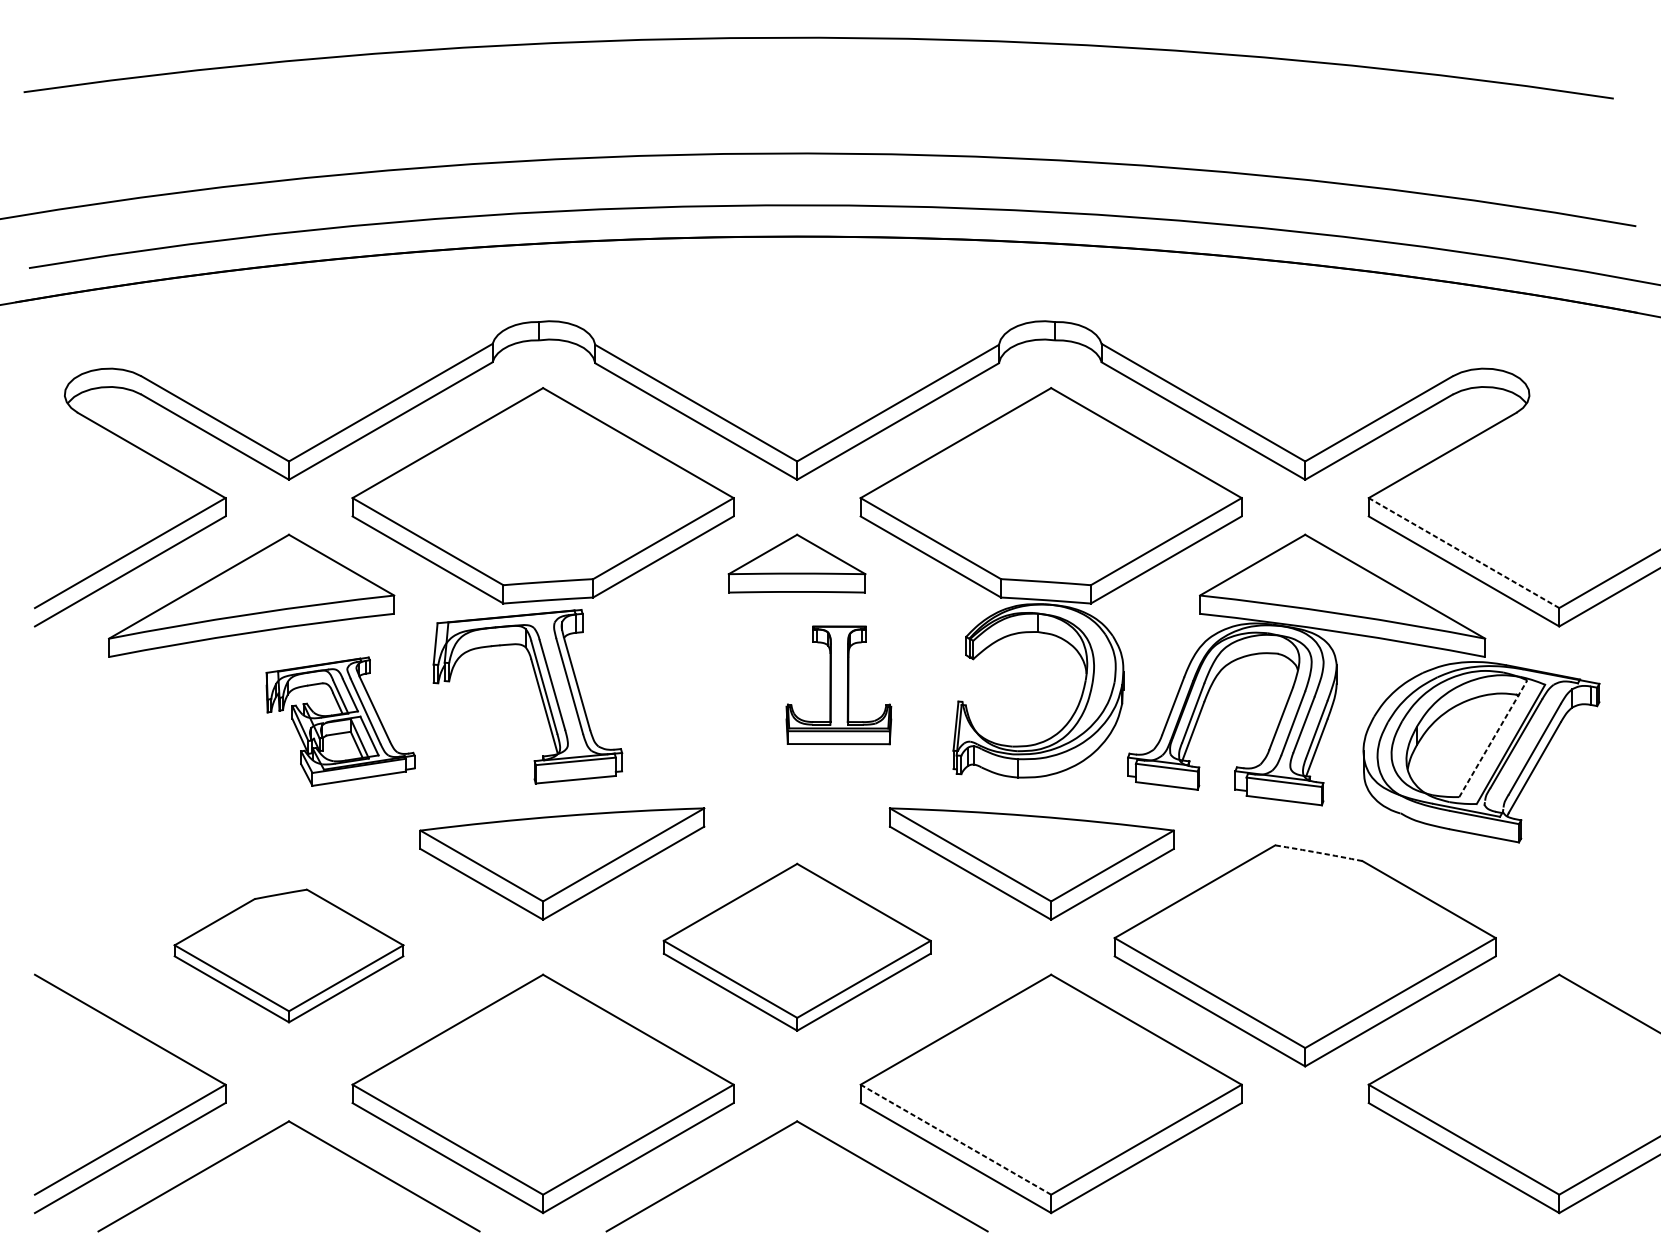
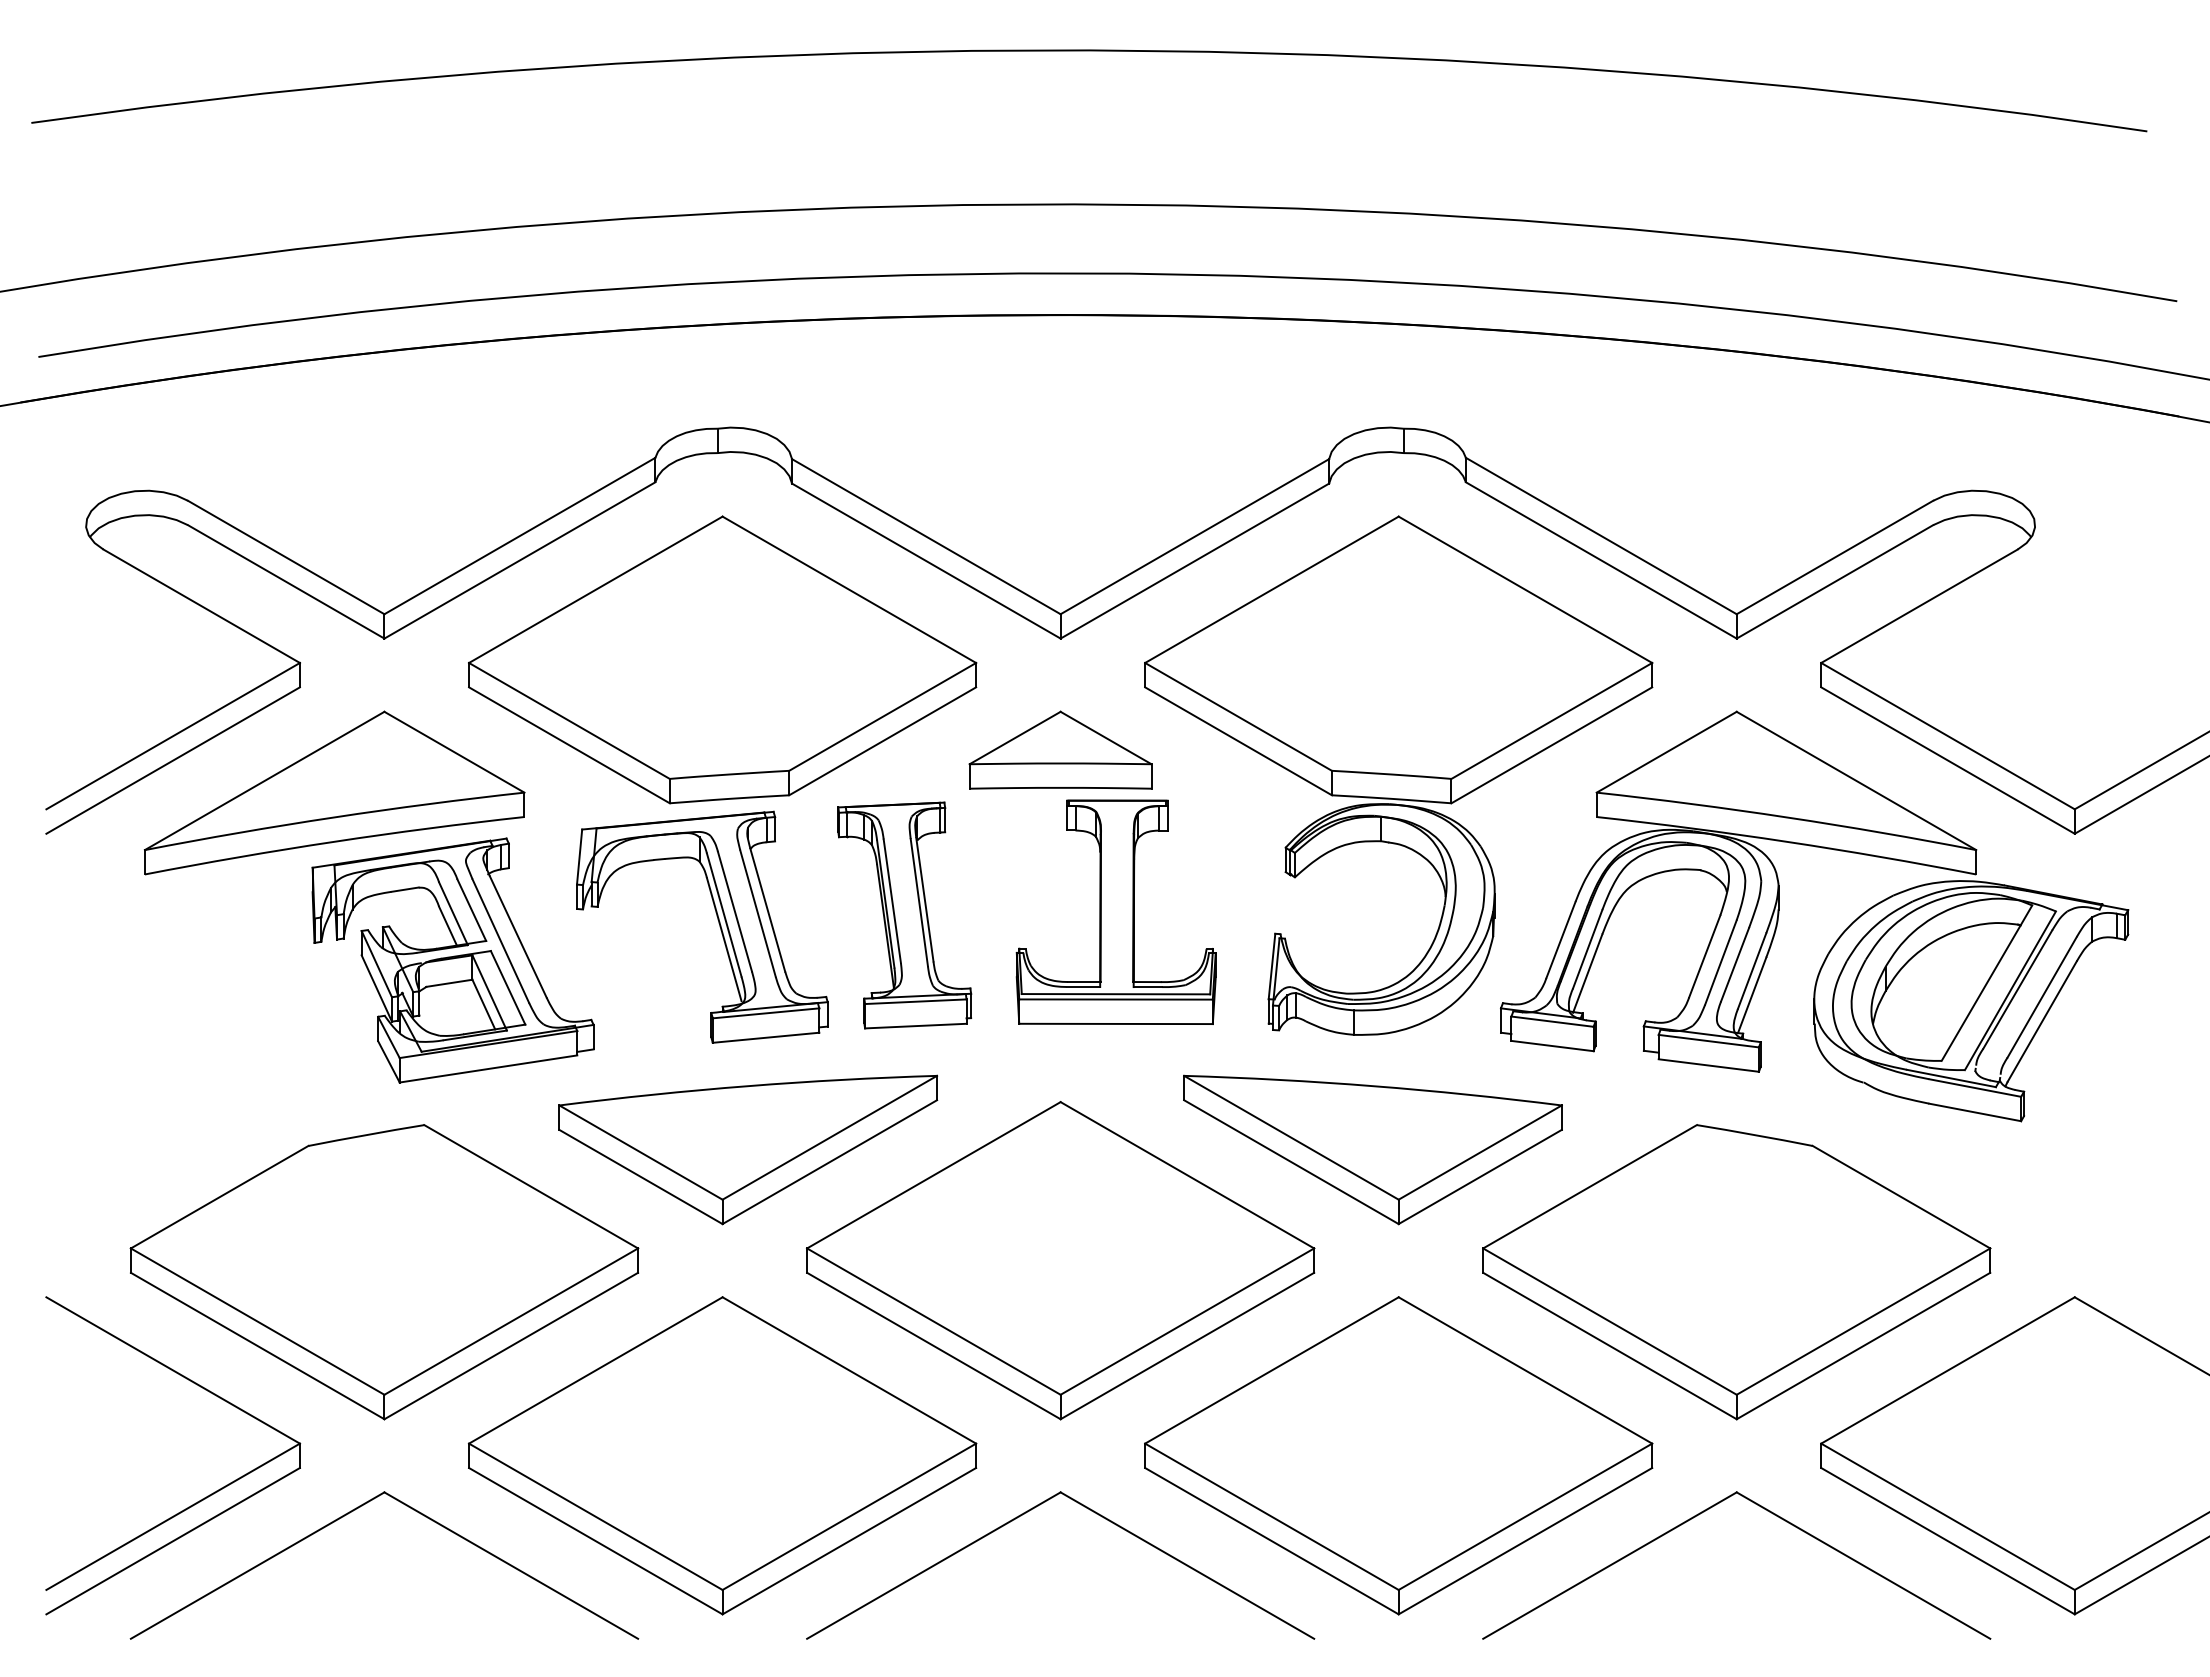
line: (1463, 552) -> (1947, 735), dashed -> solid
part: (838, 684) -> (1115, 911), size x1.43
part: (679, 687) -> (904, 915), added
part: (340, 721) -> (452, 960), size x1.43
line: (1492, 738) -> (1986, 983), dashed -> solid
arc: (1318, 853) -> (1754, 1135), dashed -> solid
part: (797, 947) -> (1060, 1260), size x1.43
part: (289, 956) -> (384, 1272), size x1.67
part: (1281, 1136) -> (1704, 1512), added
line: (955, 1139) -> (1271, 1516), dashed -> solid

